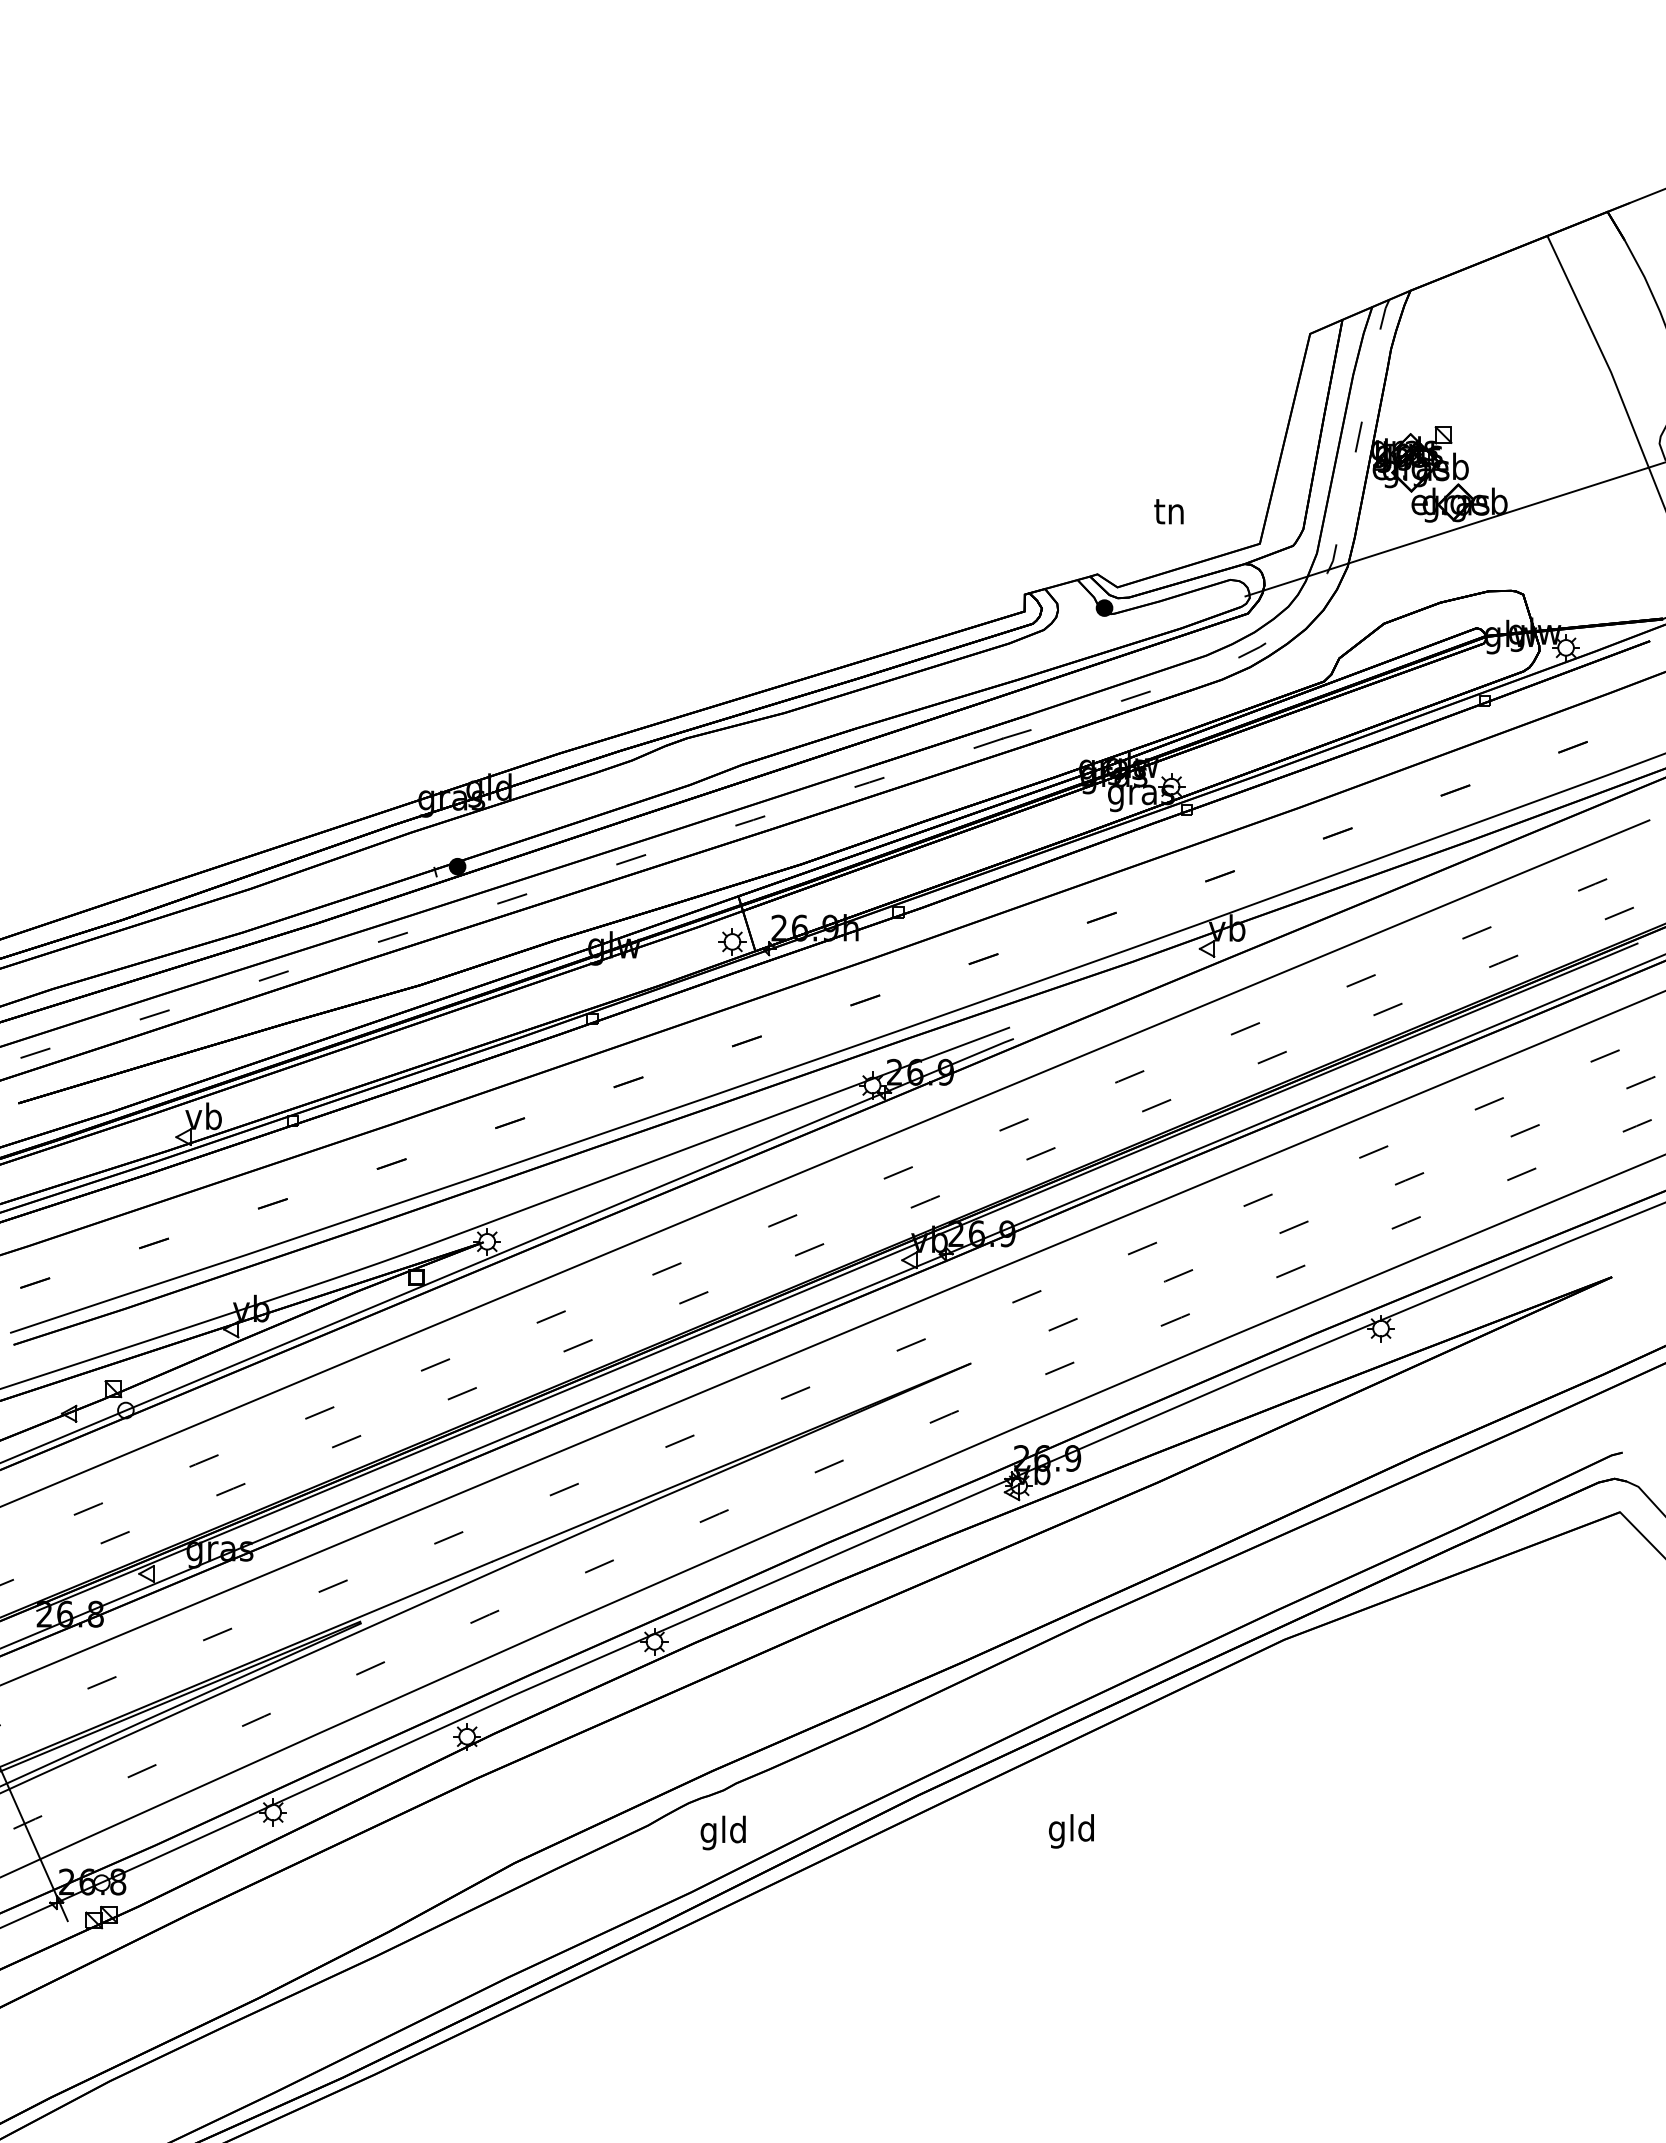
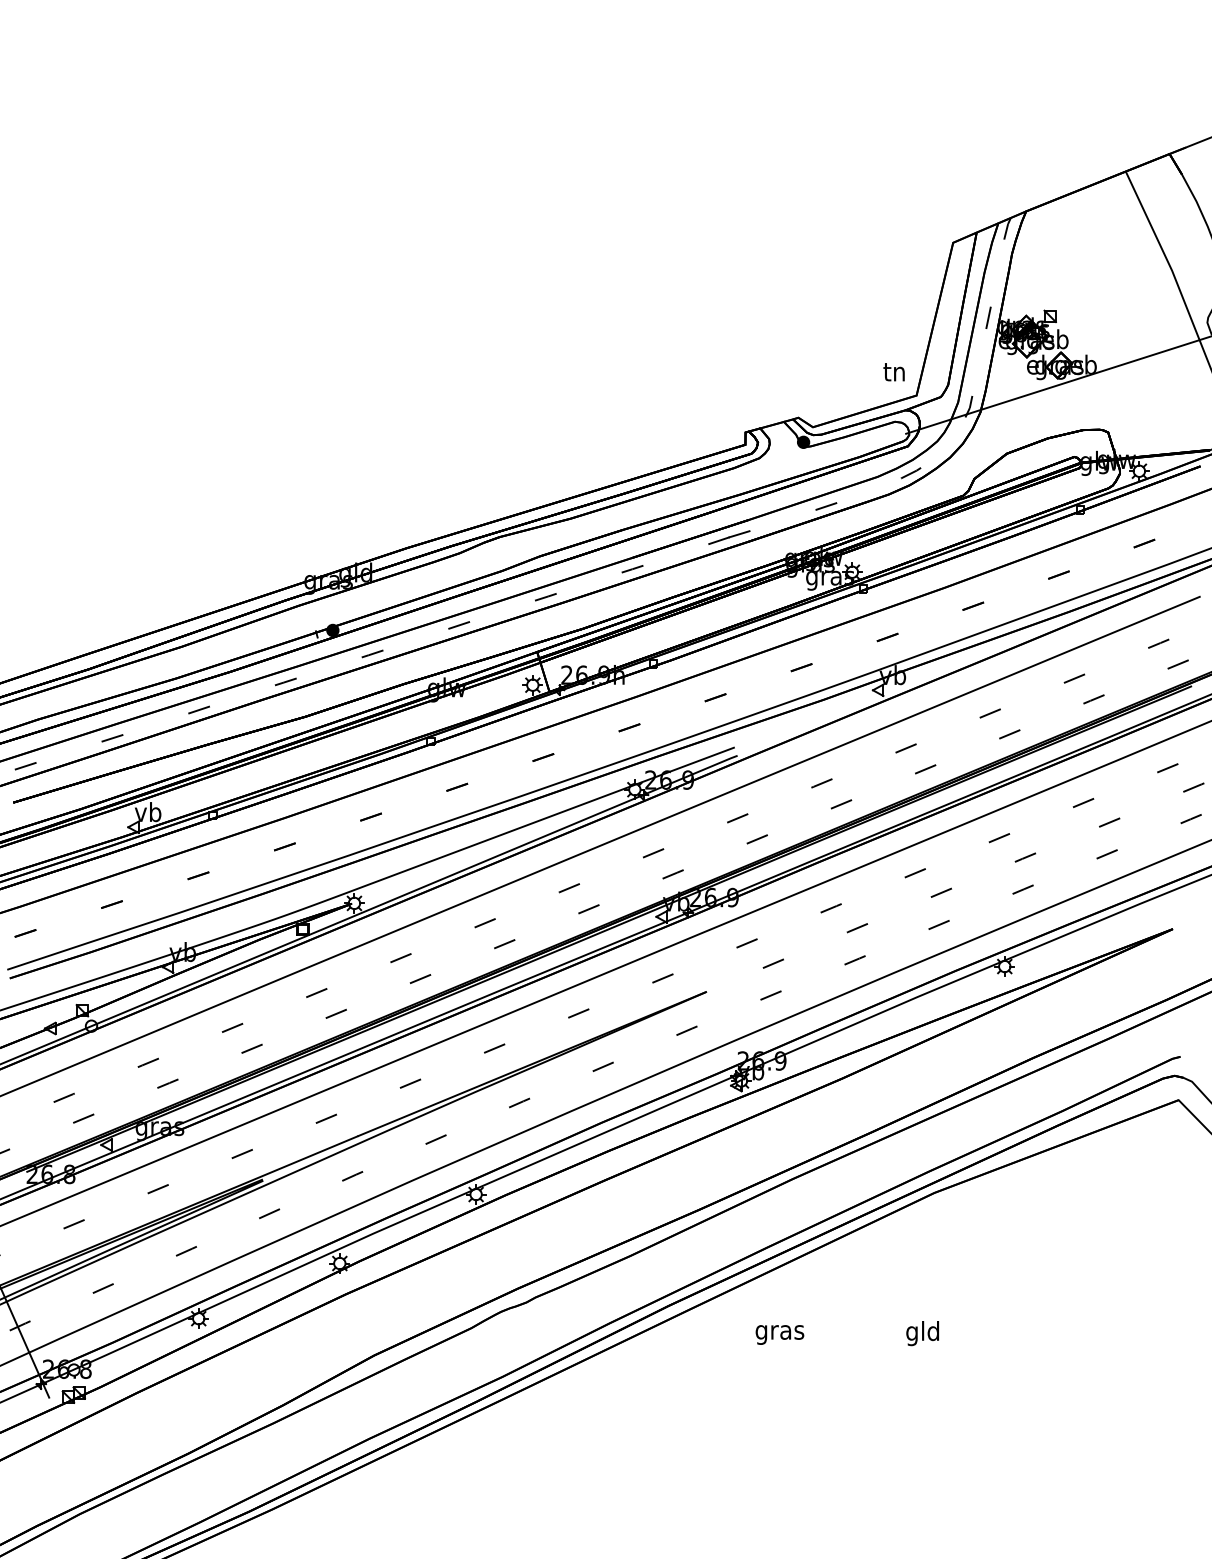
text: (1168, 511) -> (893, 372), moved
text: (1071, 1831) -> (779, 1332), gld -> gras
text: (722, 1832) -> (922, 1333), moved

